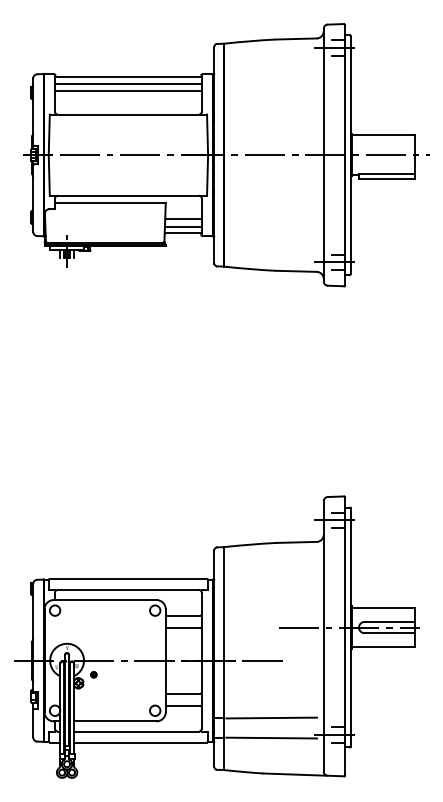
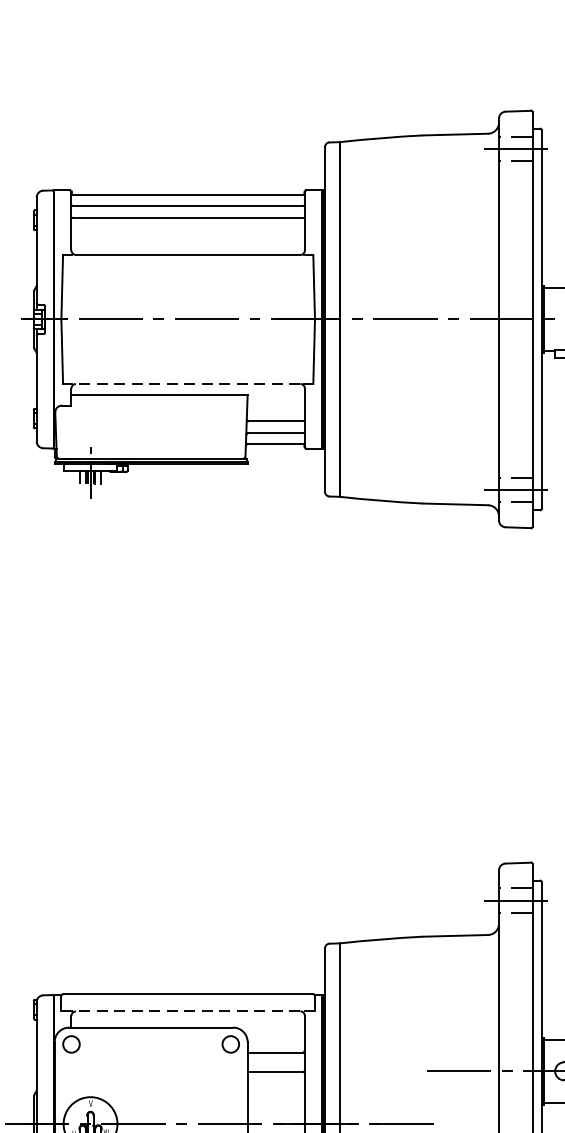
line: (128, 195) -> (188, 383), solid -> dashed
line: (128, 589) -> (188, 1010), solid -> dashed

